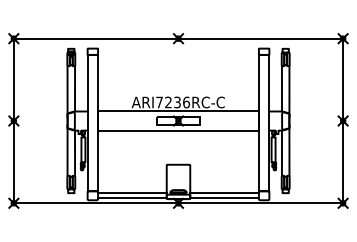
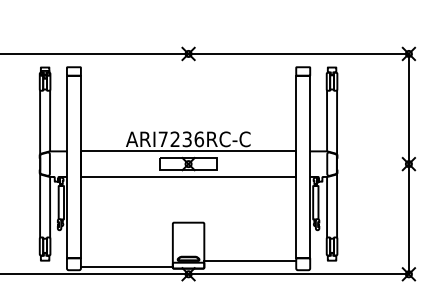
line: (132, 193) -> (127, 261), removed
line: (224, 197) -> (250, 266), removed

